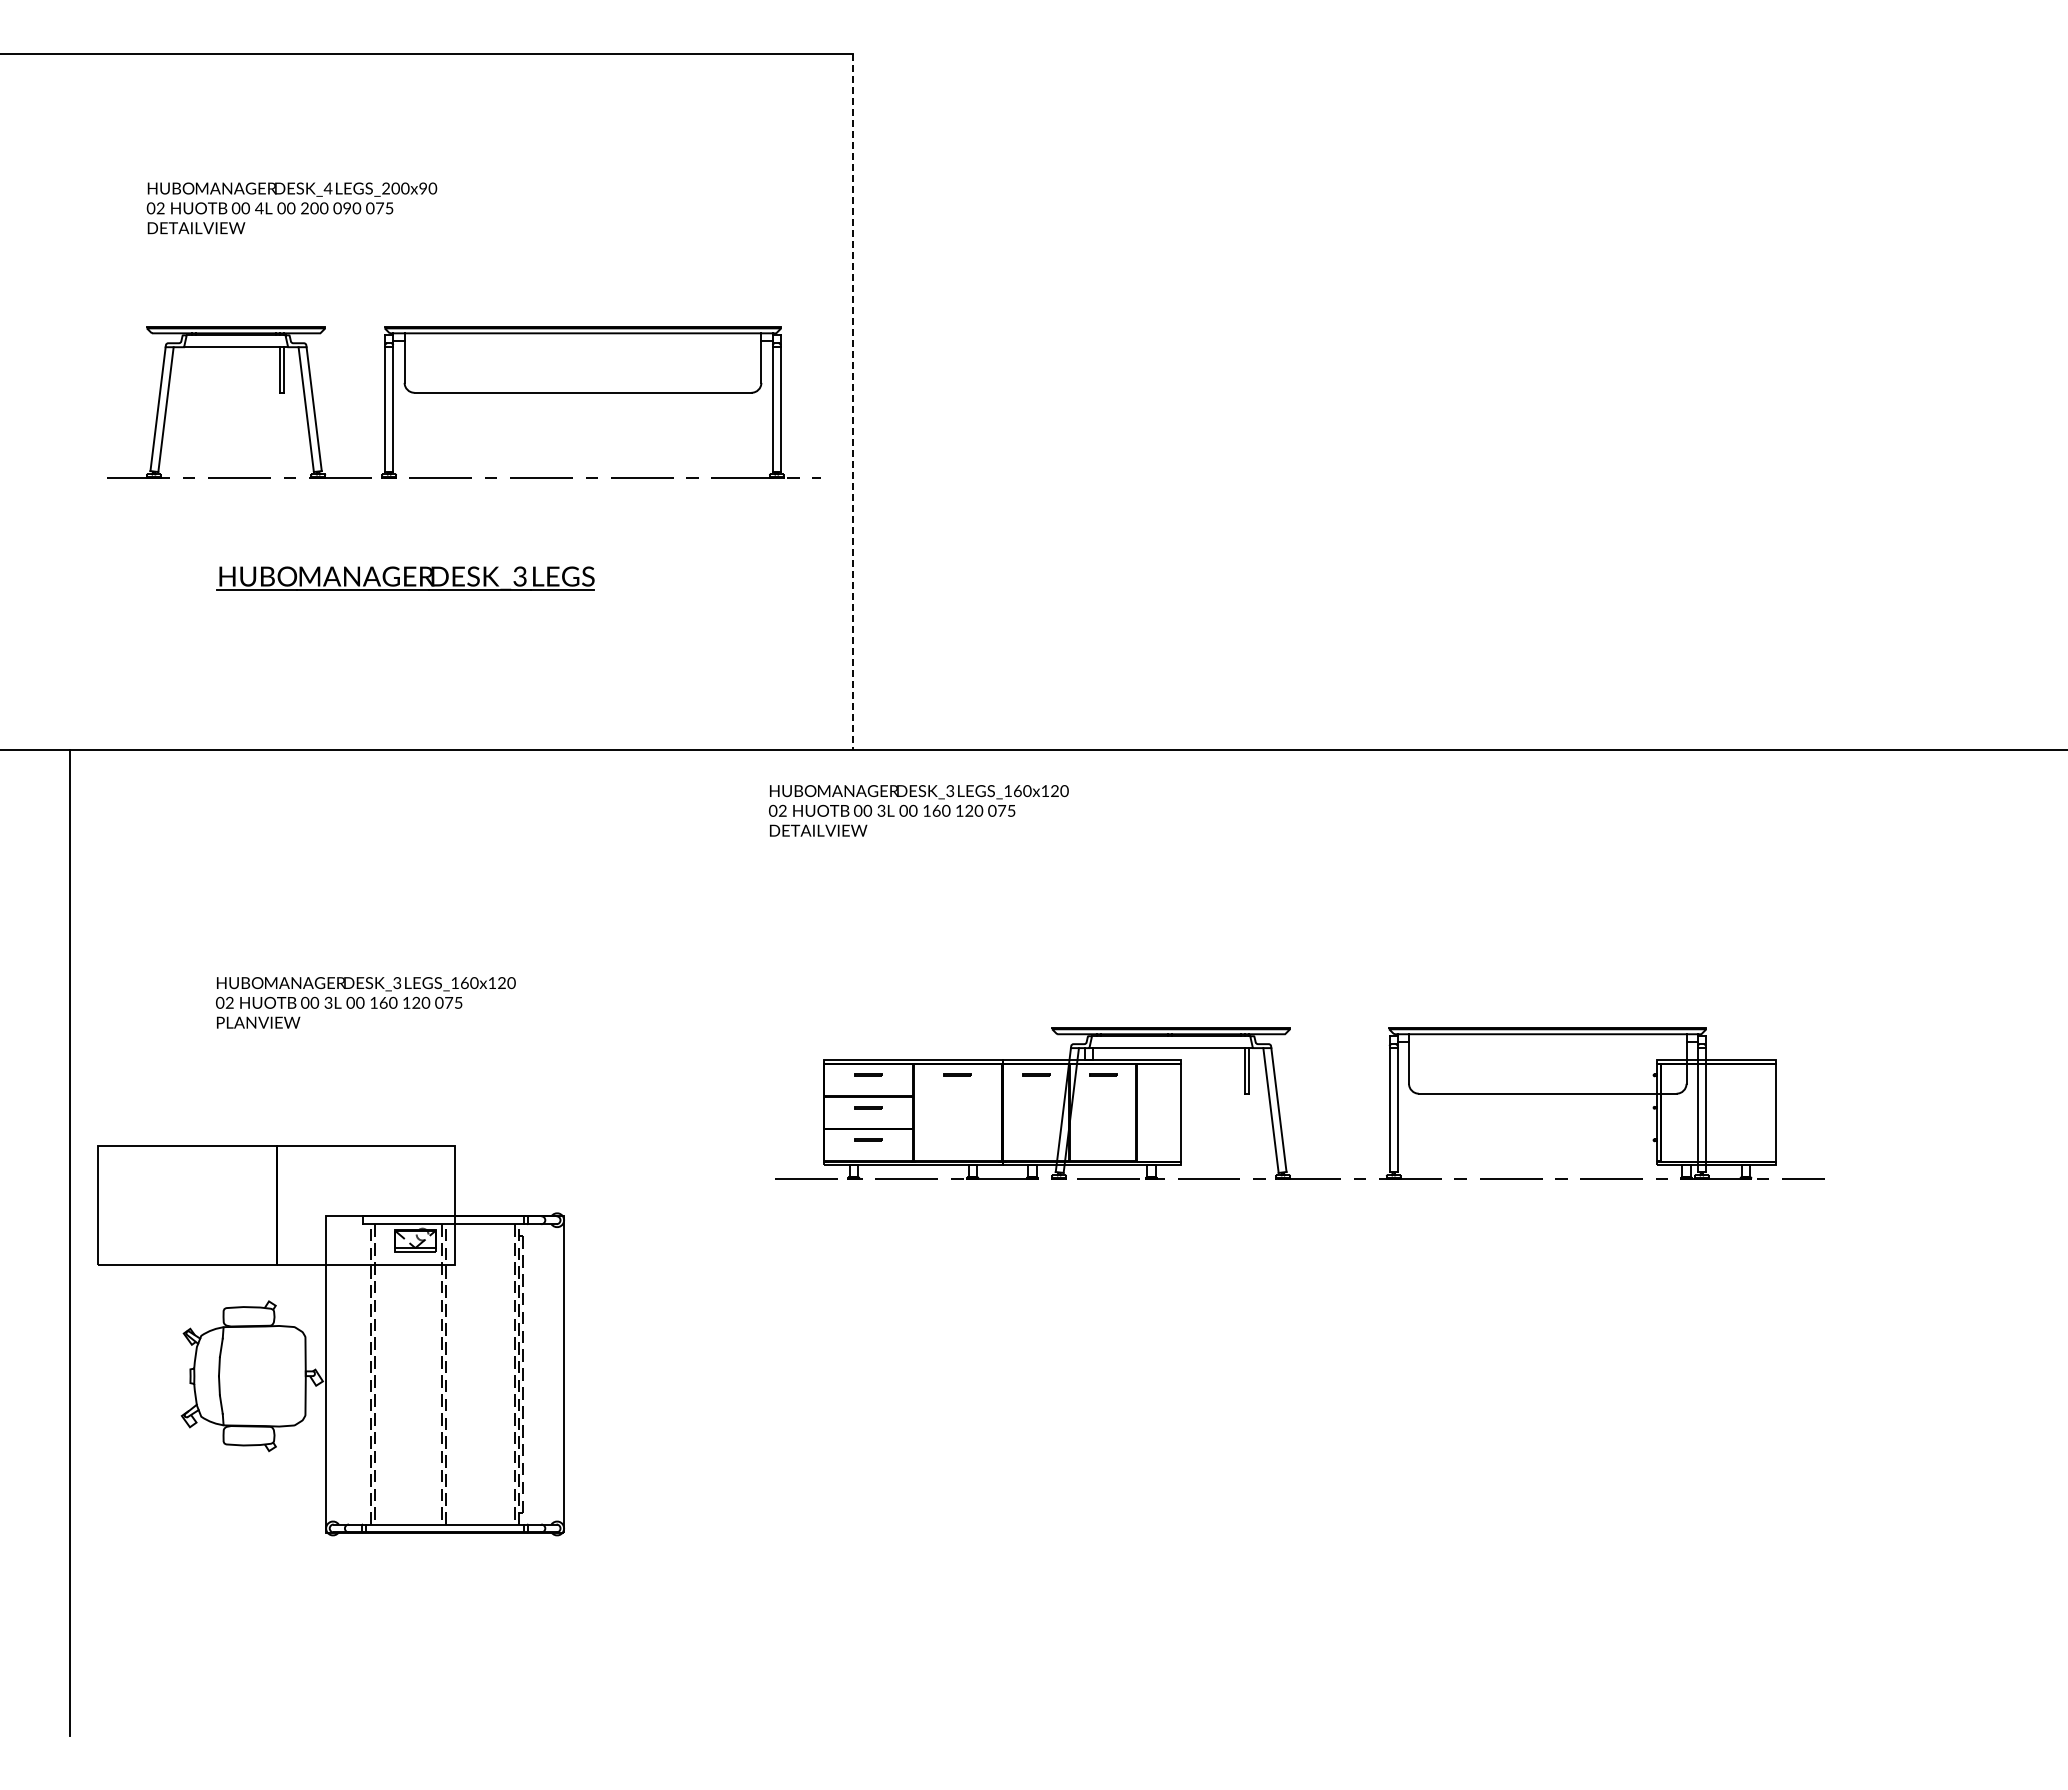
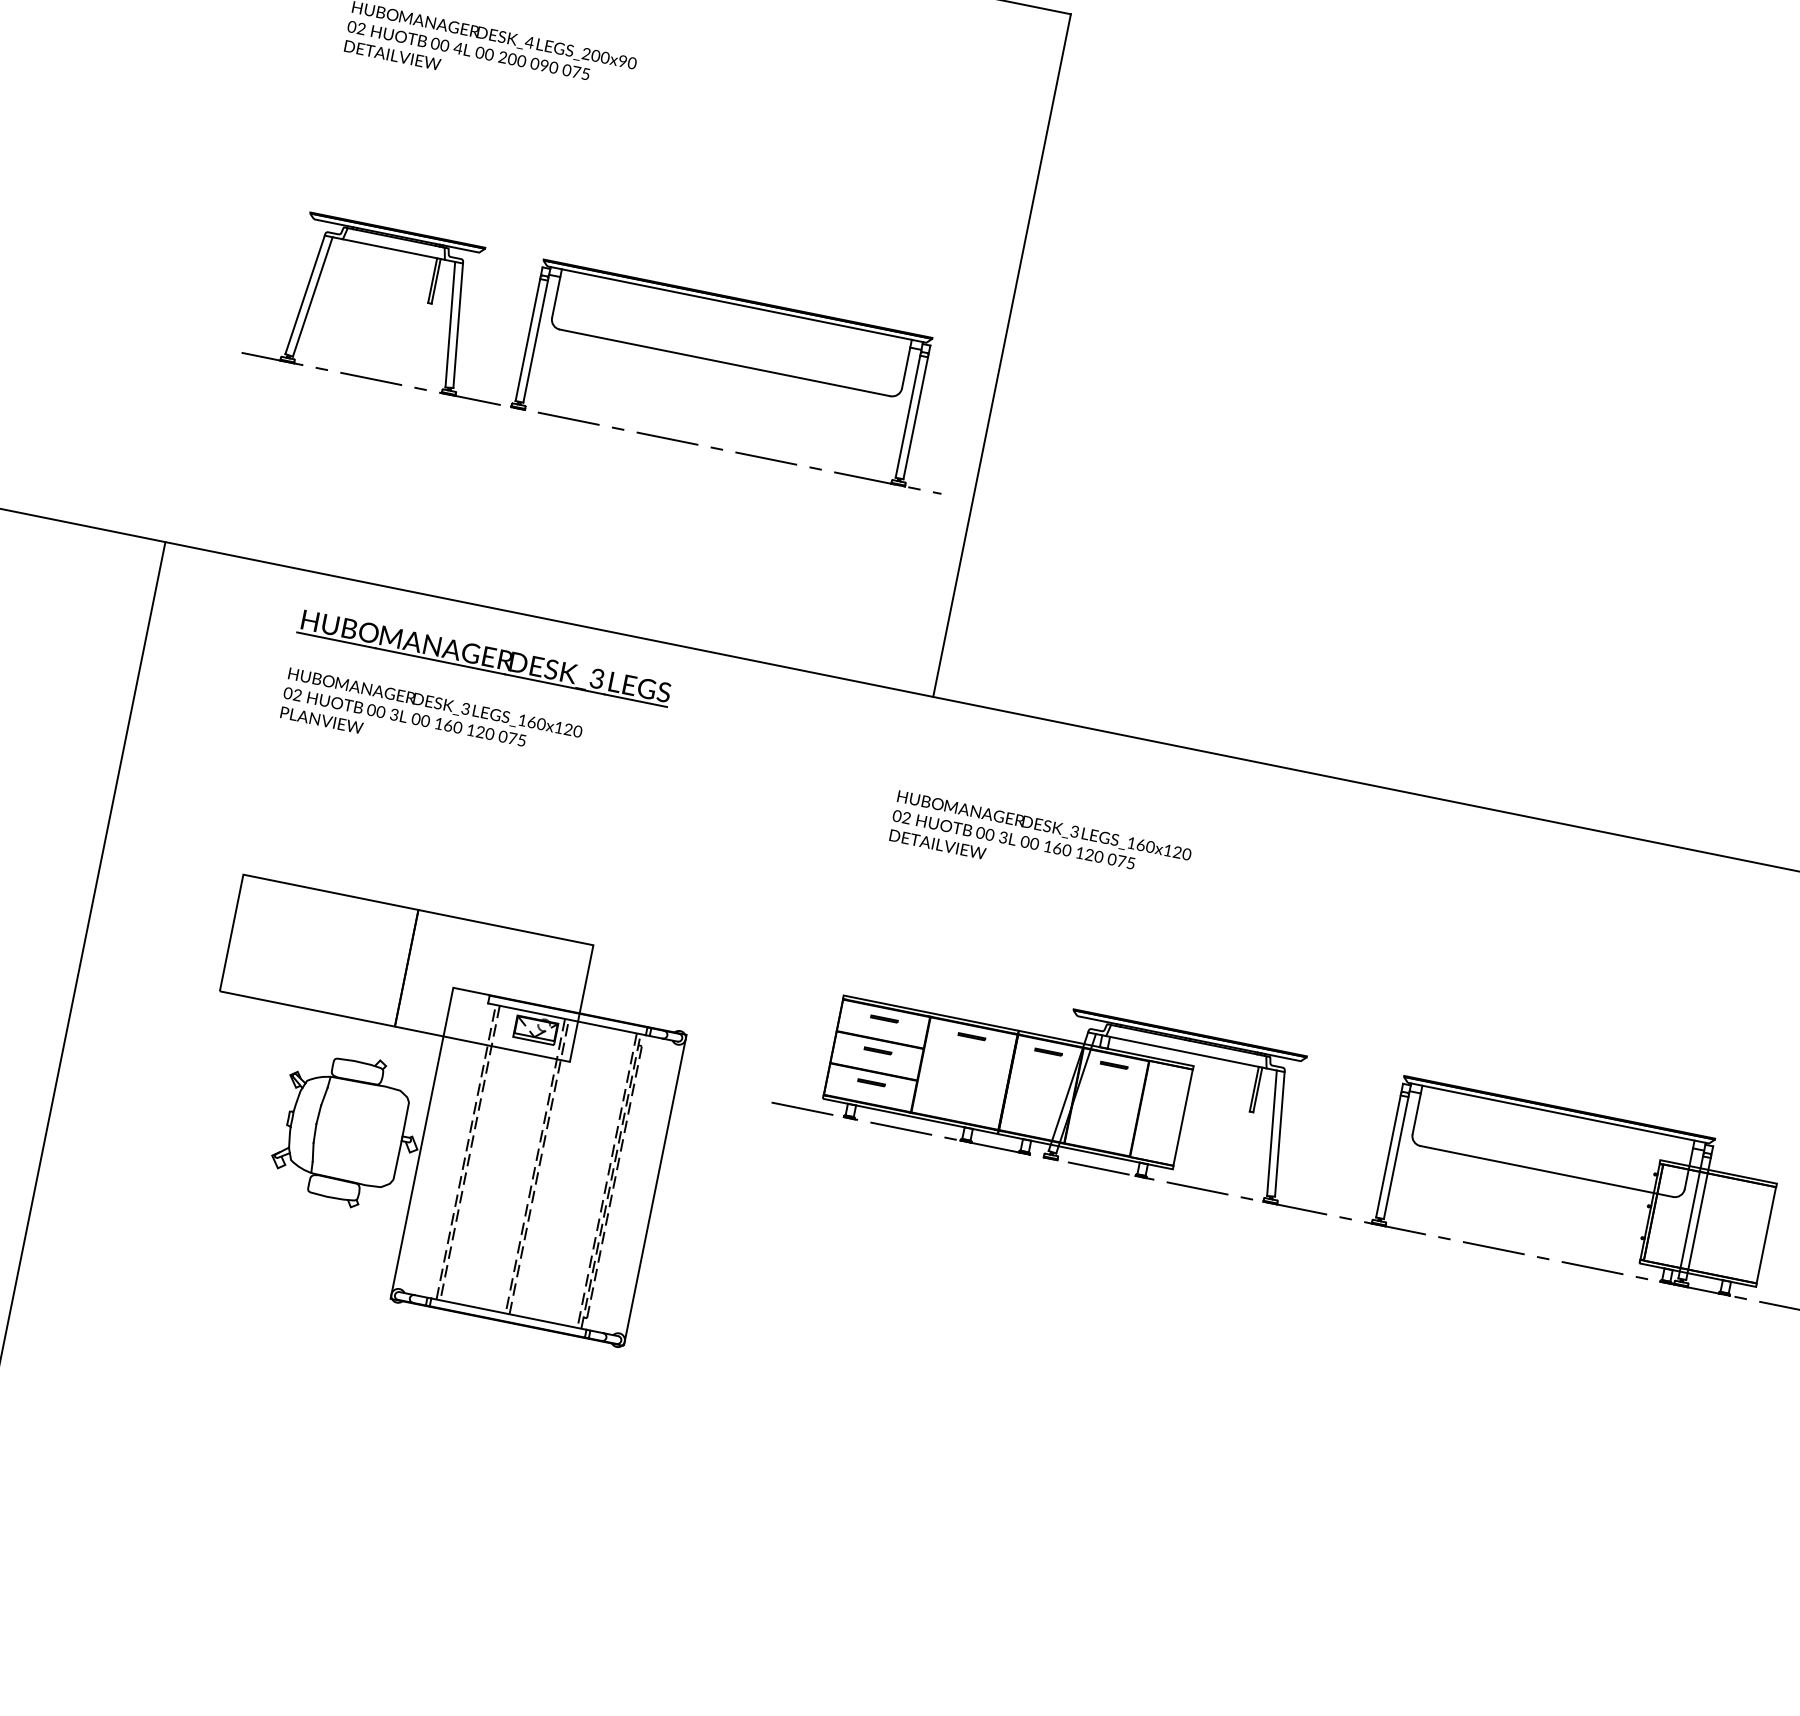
part: (463, 393) -> (607, 339), moved
line: (852, 402) -> (1001, 356), dashed -> solid
part: (405, 578) -> (484, 658), moved
text: (918, 810) -> (1039, 844), moved
text: (365, 1002) -> (430, 721), moved
part: (330, 1340) -> (432, 1110), moved

